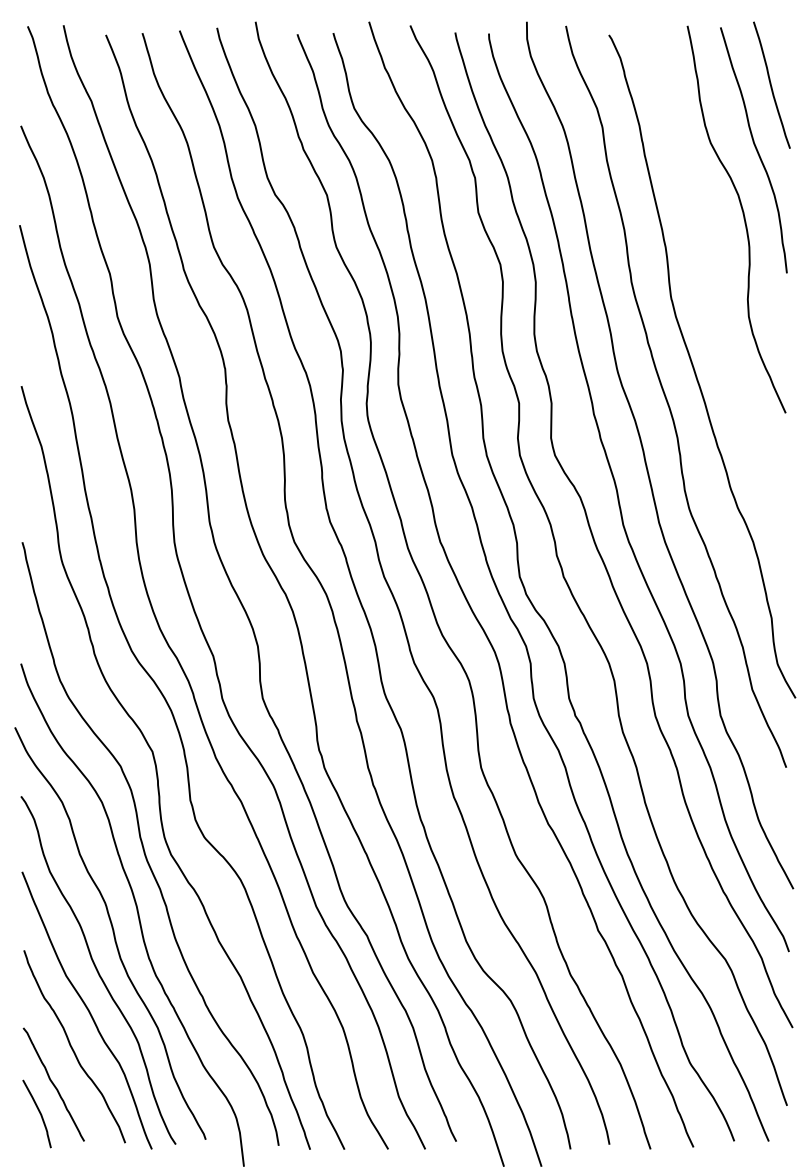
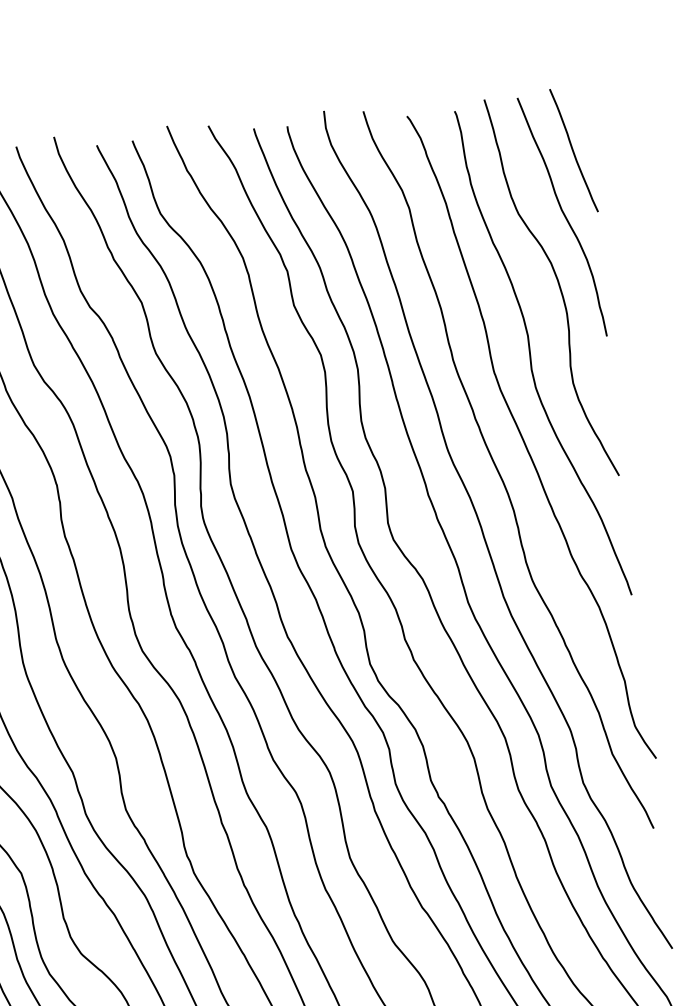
curve: (709, 283) -> (530, 353), added

